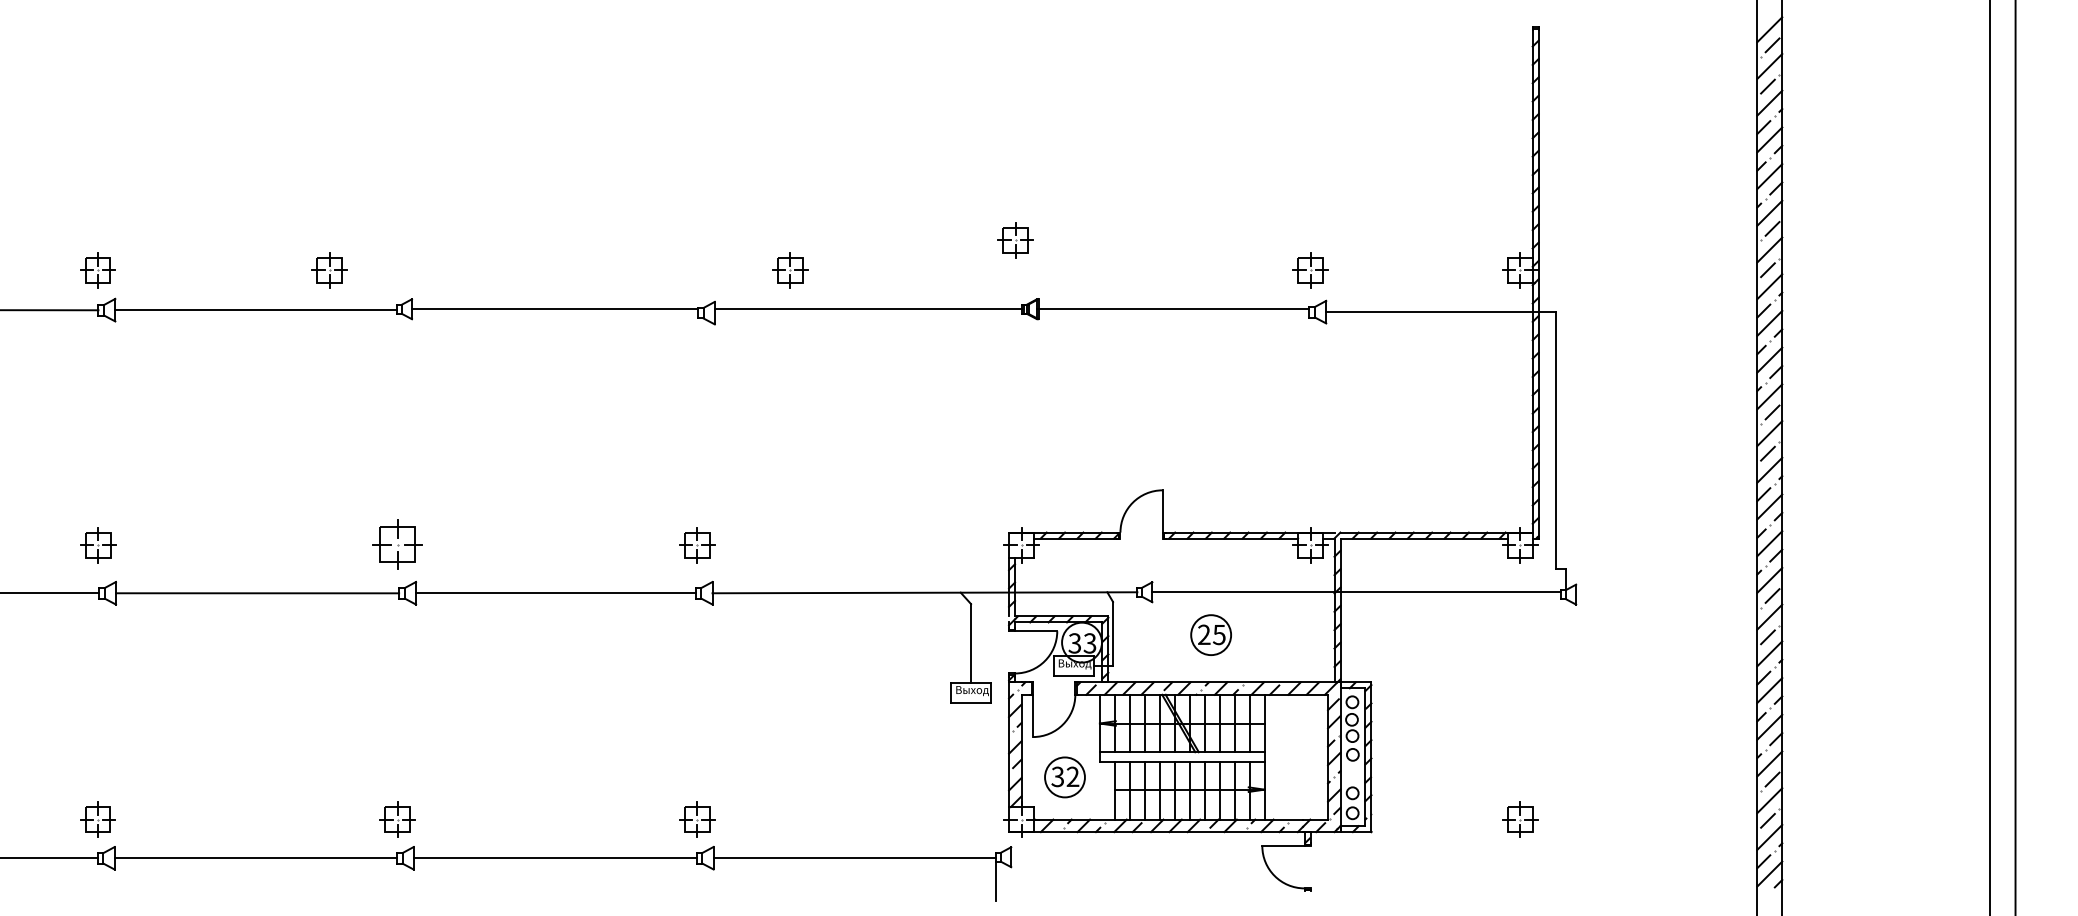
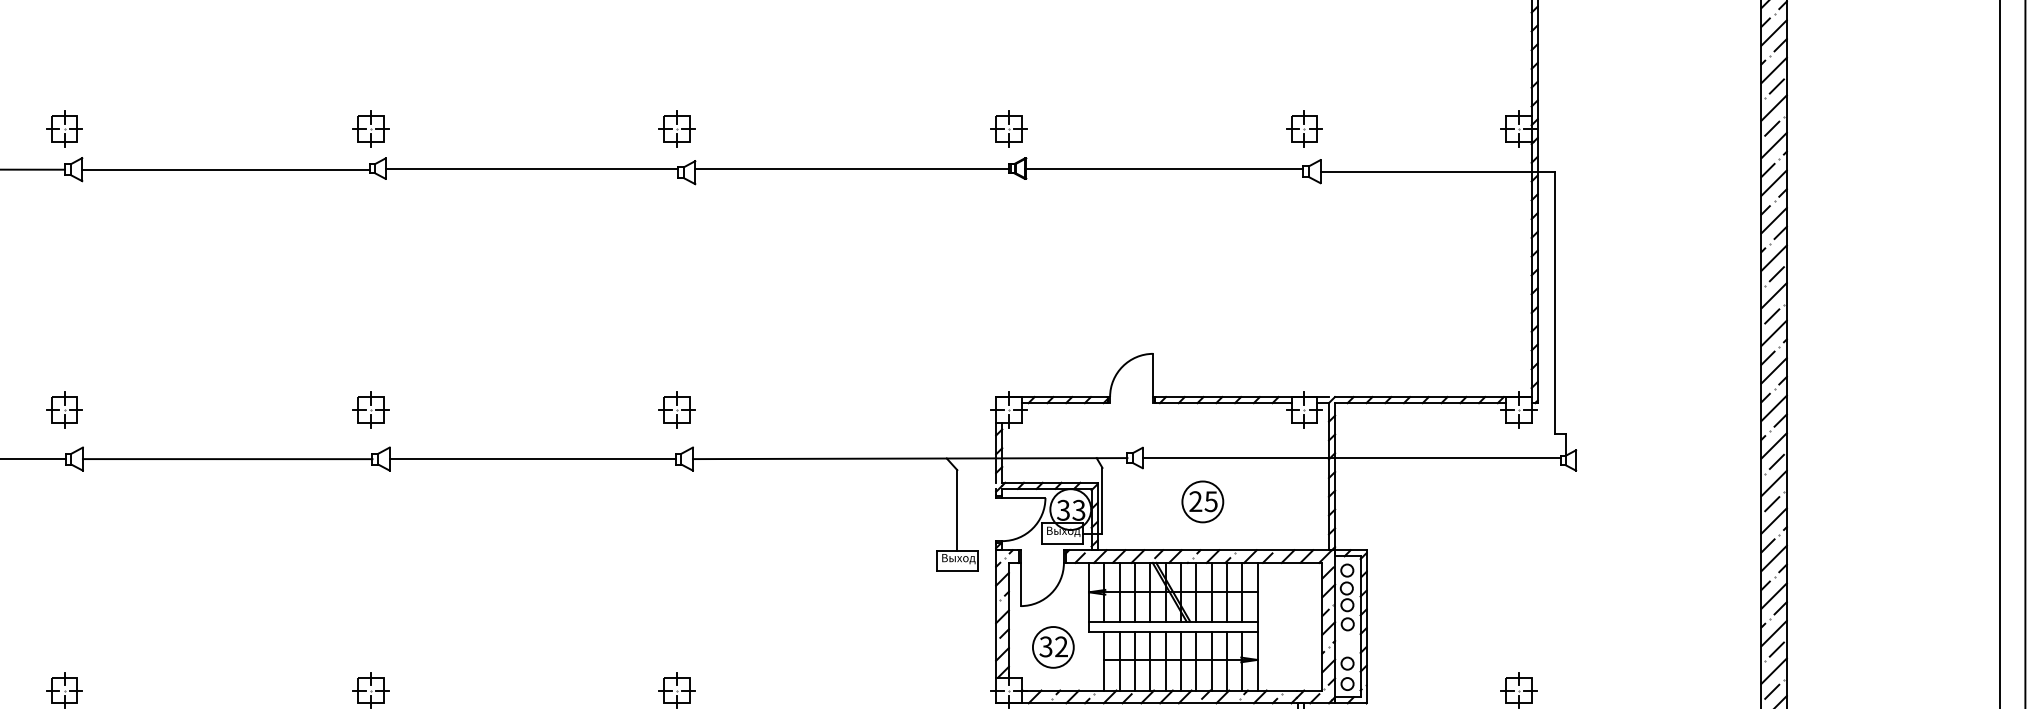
part: (1015, 240) -> (1008, 129), moved
part: (329, 270) -> (370, 129), moved
part: (790, 270) -> (677, 129), moved
part: (397, 545) -> (370, 410), size x0.71

